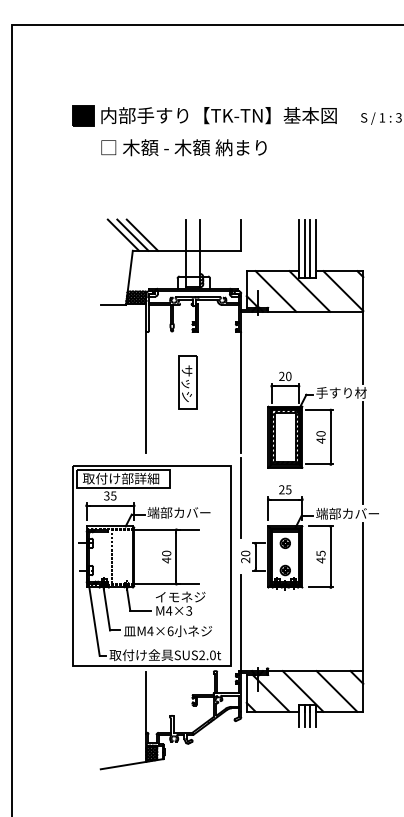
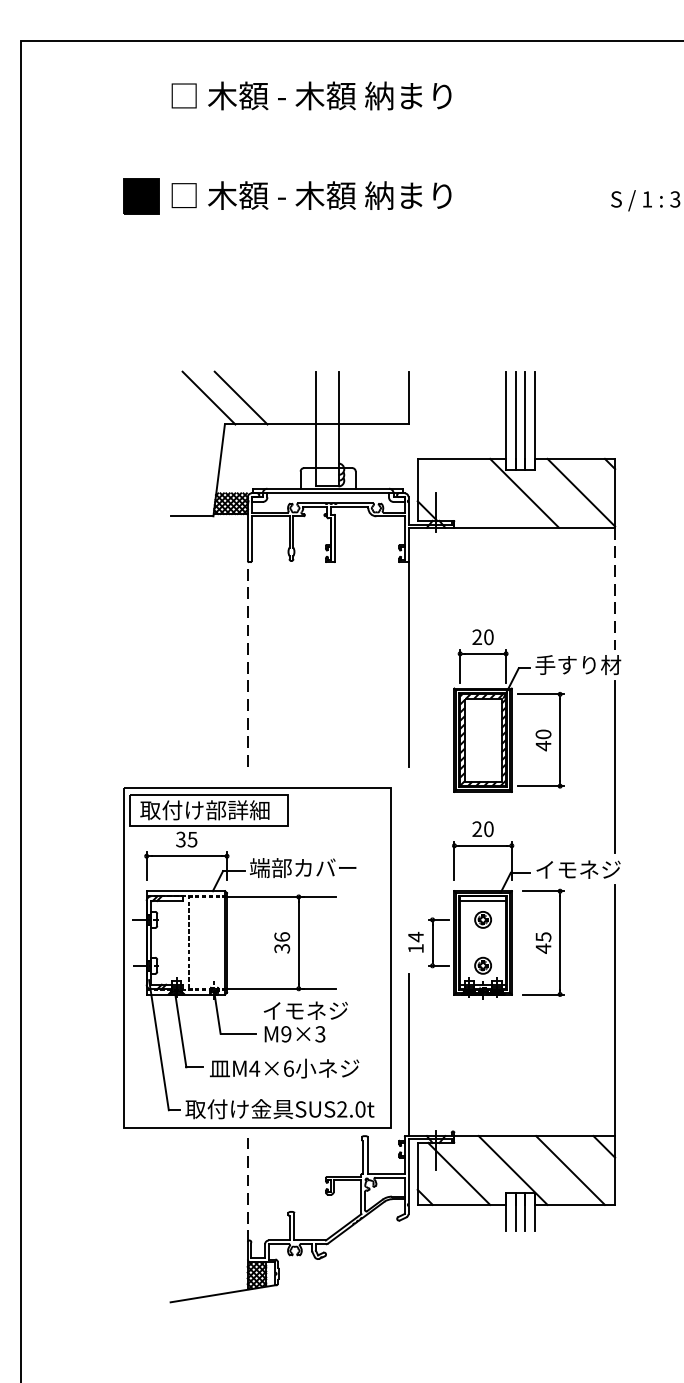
text: (218, 115) -> (369, 195), 内部手すり【TK-TN】基本図 -> □ 木額 - 木額 納まり
text: (183, 147) -> (310, 95), moved
line: (132, 234) -> (224, 396), removed
line: (275, 291) -> (466, 493), removed
line: (363, 347) -> (615, 588), solid -> dashed
part: (187, 382) -> (317, 647), removed
line: (146, 392) -> (248, 664), solid -> dashed
text: (288, 489) -> (488, 828), 25 -> 20
line: (241, 497) -> (408, 842), removed
text: (347, 513) -> (588, 869), 端部カバー -> イモネジ
text: (166, 556) -> (281, 942), 40 -> 36
text: (245, 556) -> (415, 942), 20 -> 14
text: (168, 610) -> (285, 1033), M4×3 -> M9×3
line: (146, 702) -> (248, 1189), solid -> dashed

